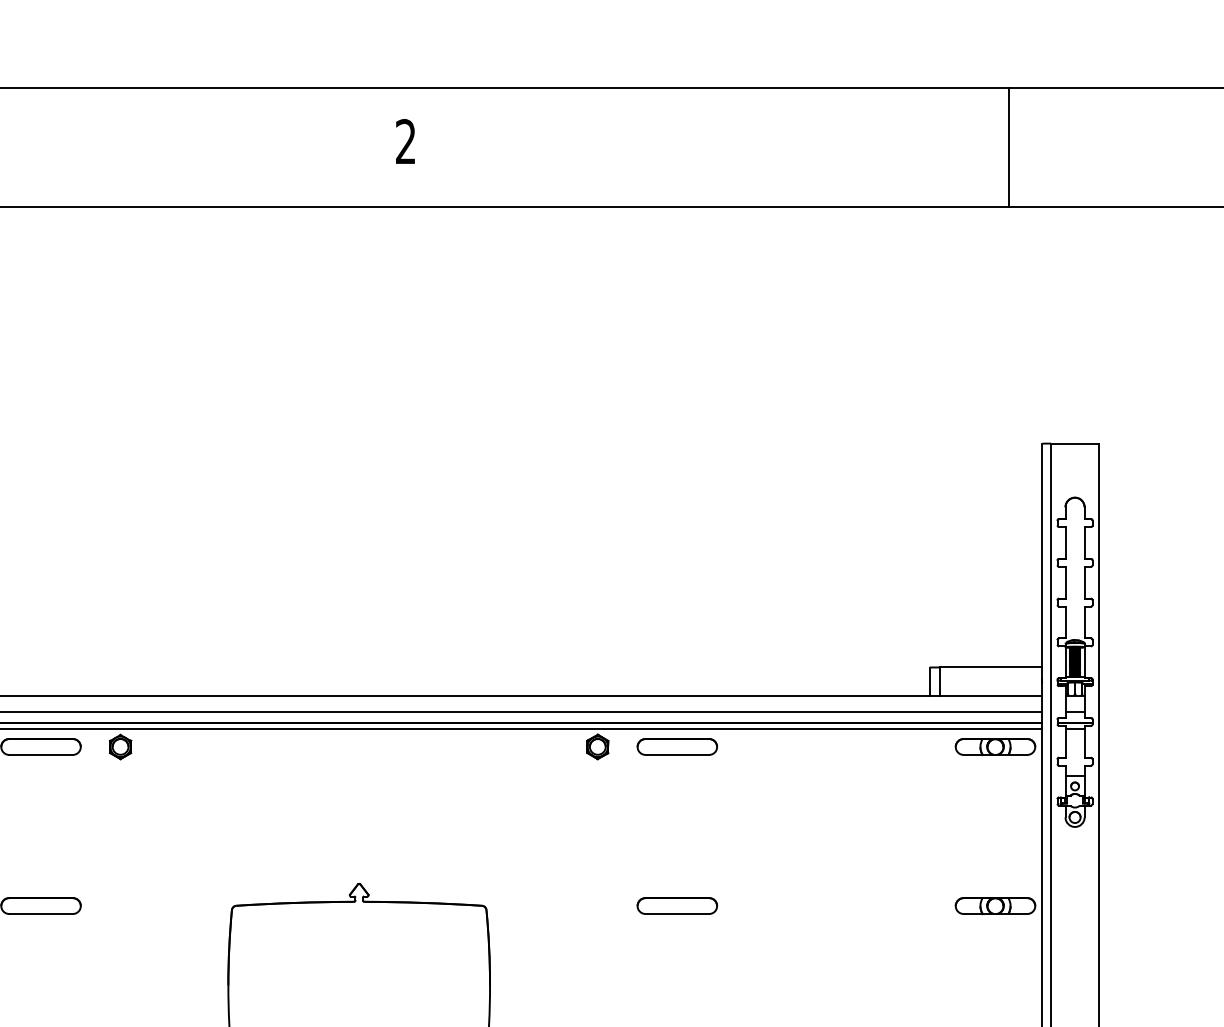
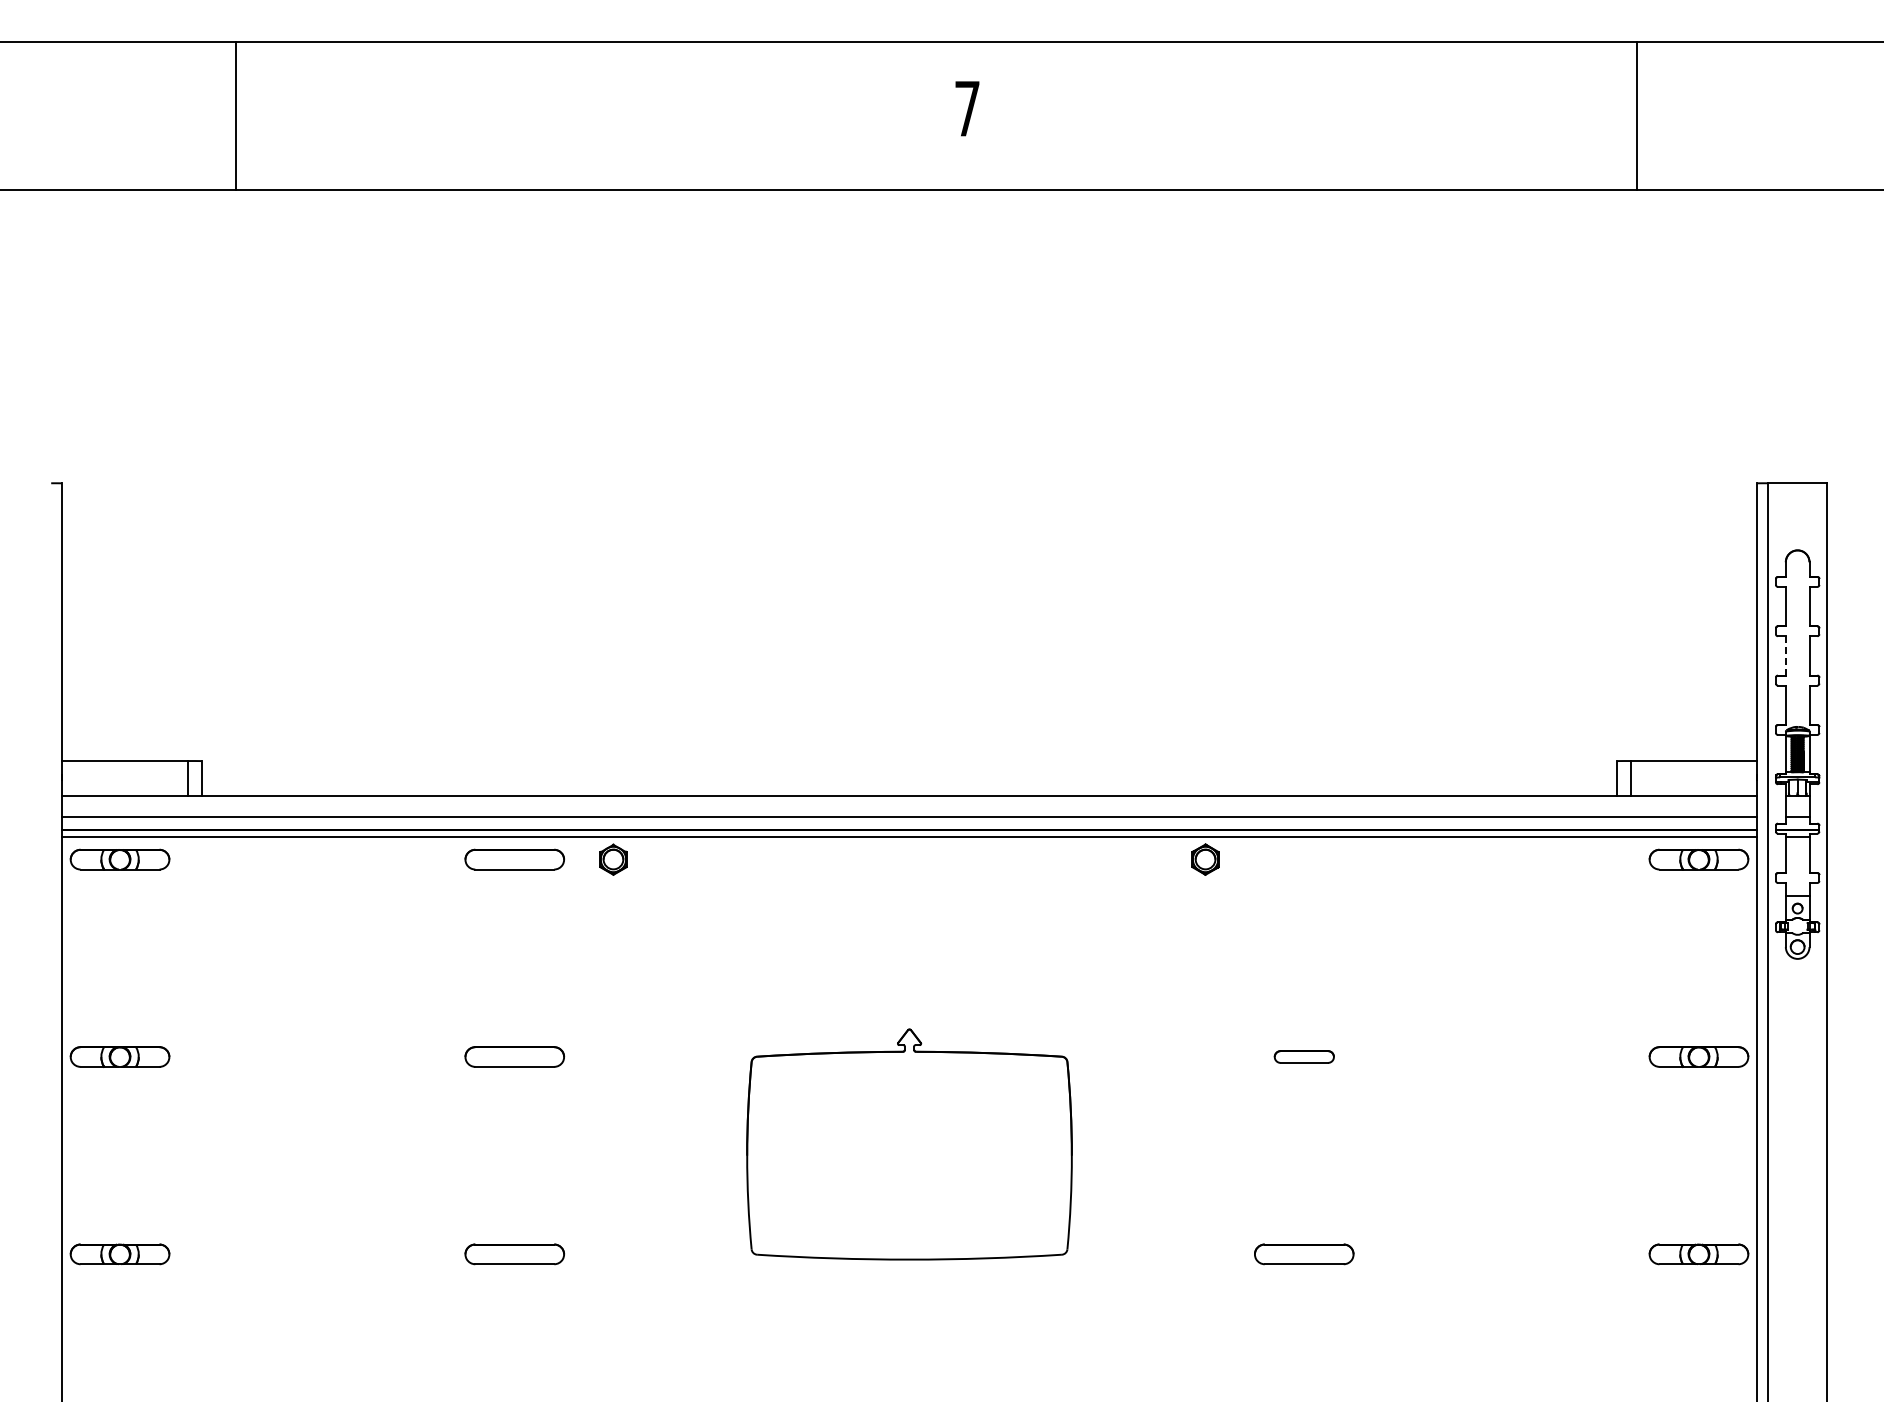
text: (405, 141) -> (967, 108), 2 -> 7
line: (1009, 147) -> (1637, 115), moved
line: (1065, 582) -> (1785, 655), solid -> dashed
part: (677, 746) -> (1304, 859), removed
part: (677, 905) -> (1304, 1056), size x0.6

